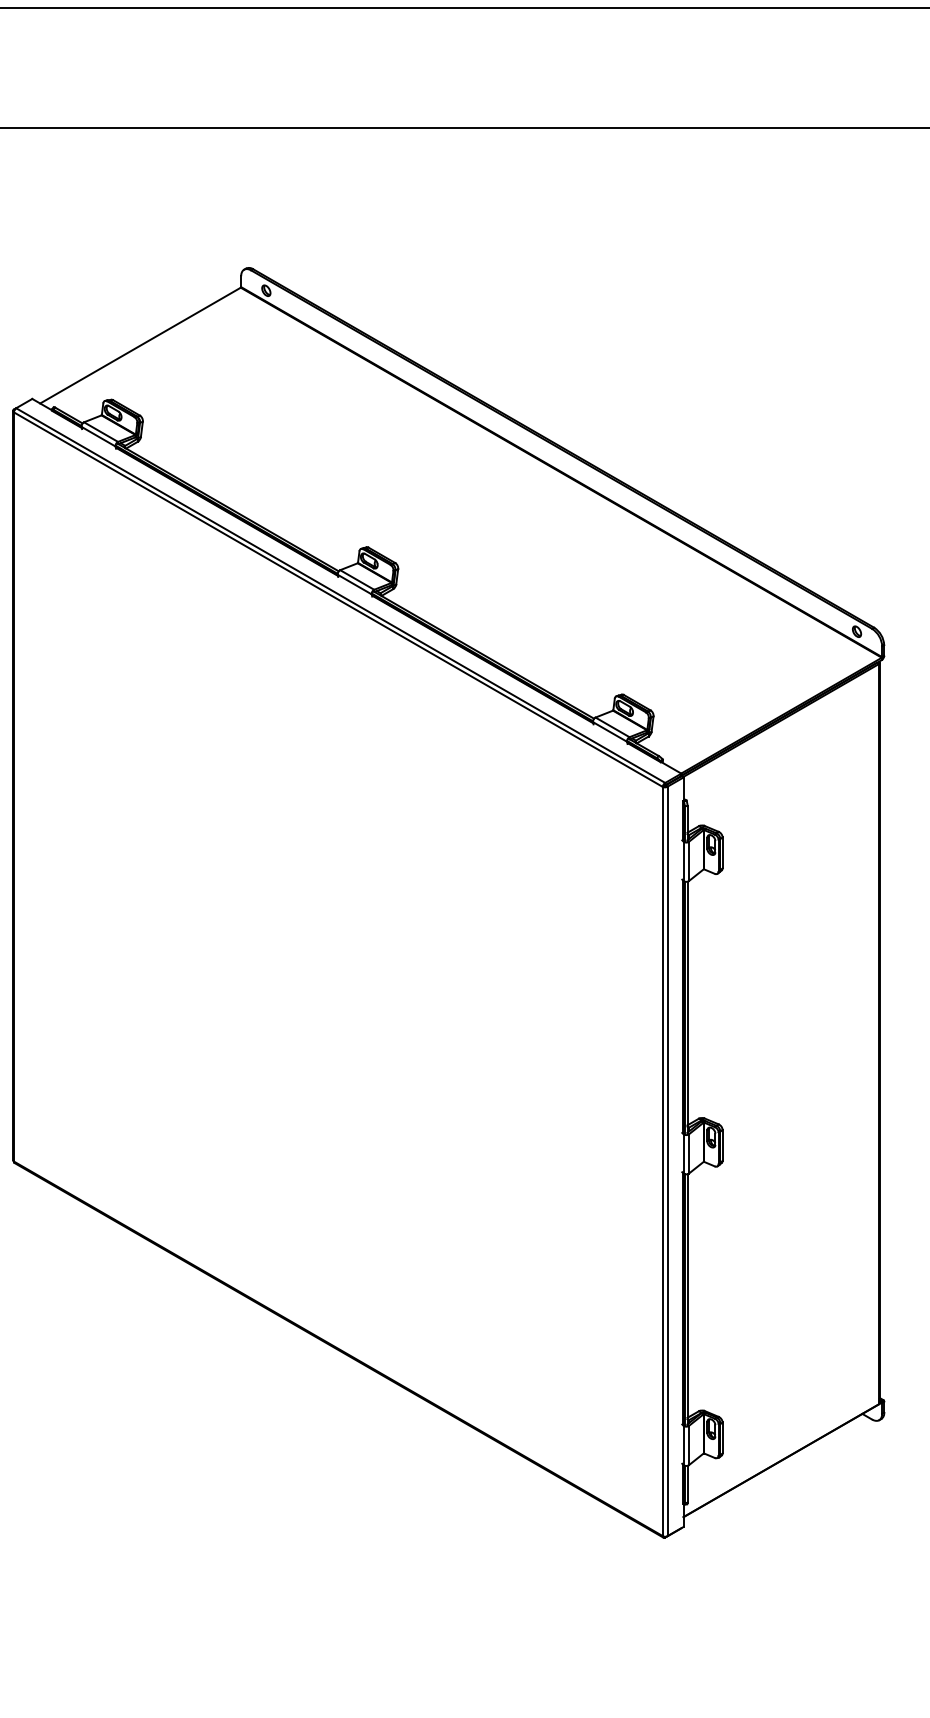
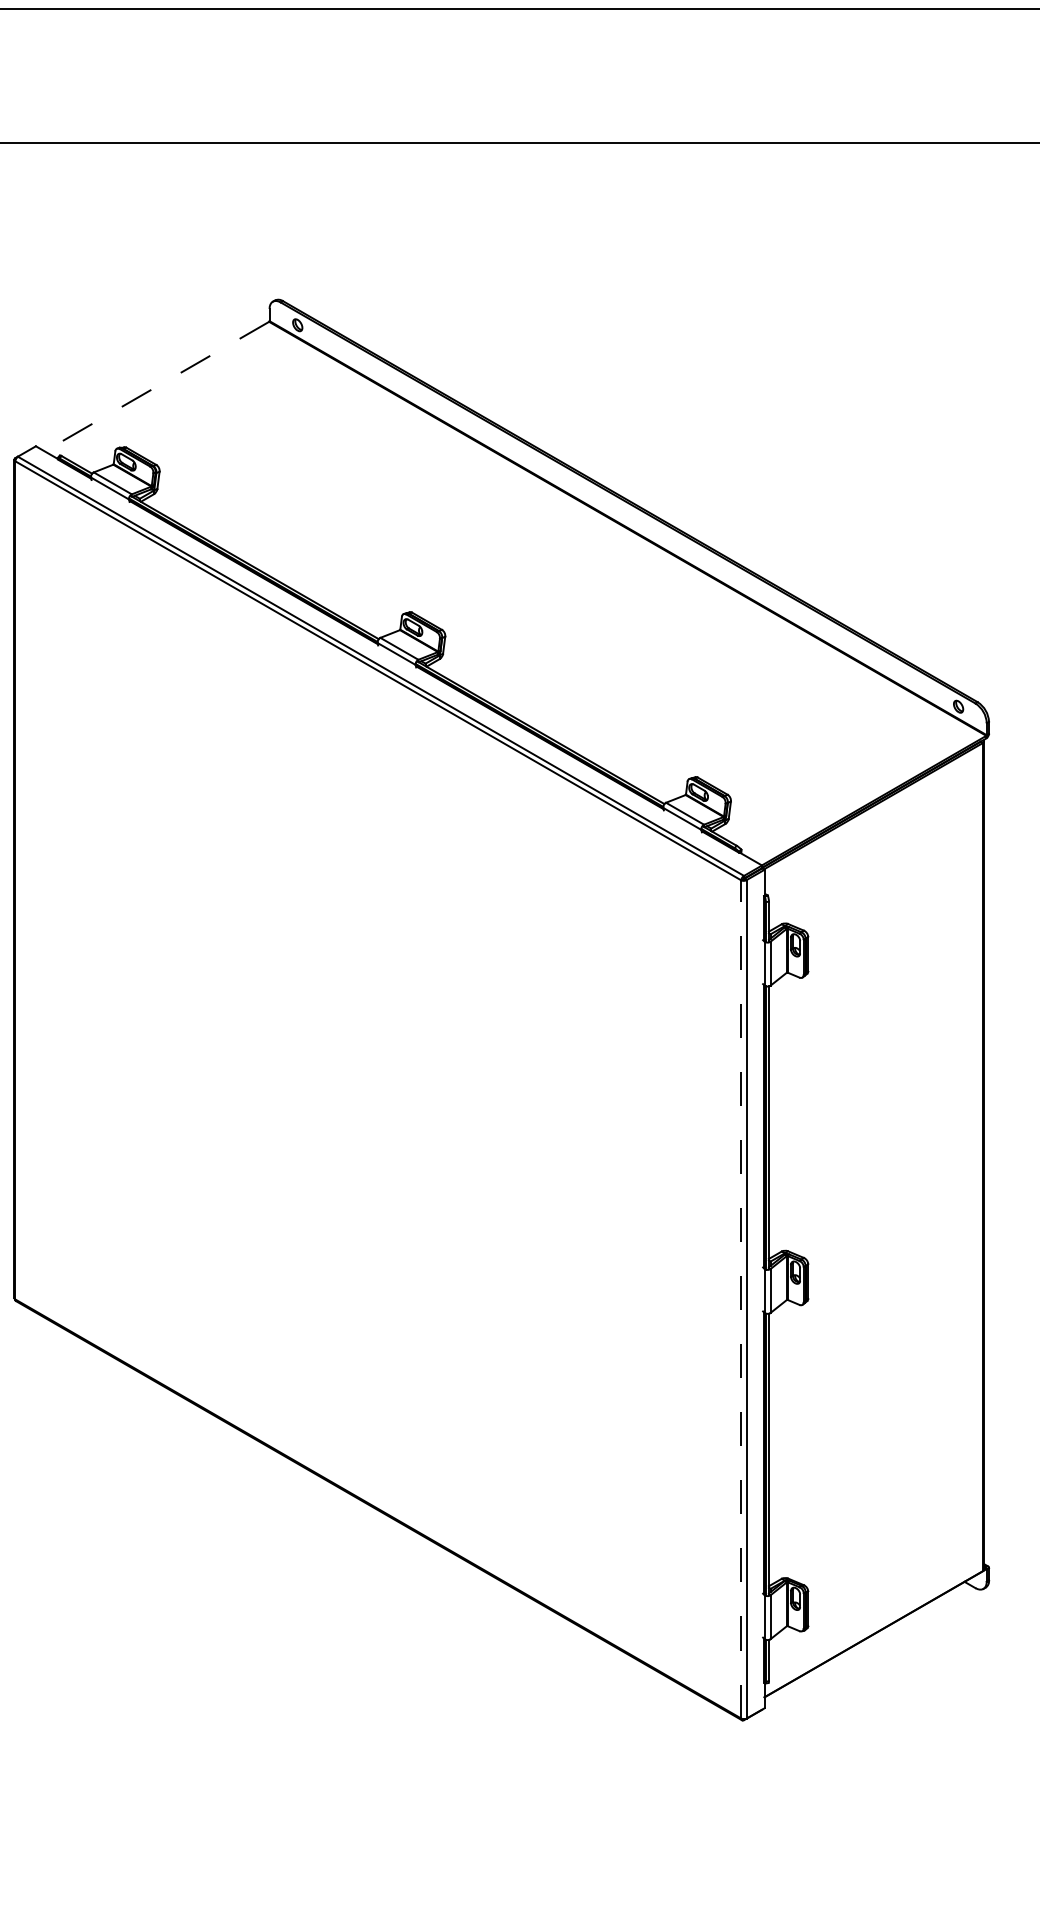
line: (140, 345) -> (156, 386), solid -> dashed
line: (662, 1161) -> (740, 1299), solid -> dashed

